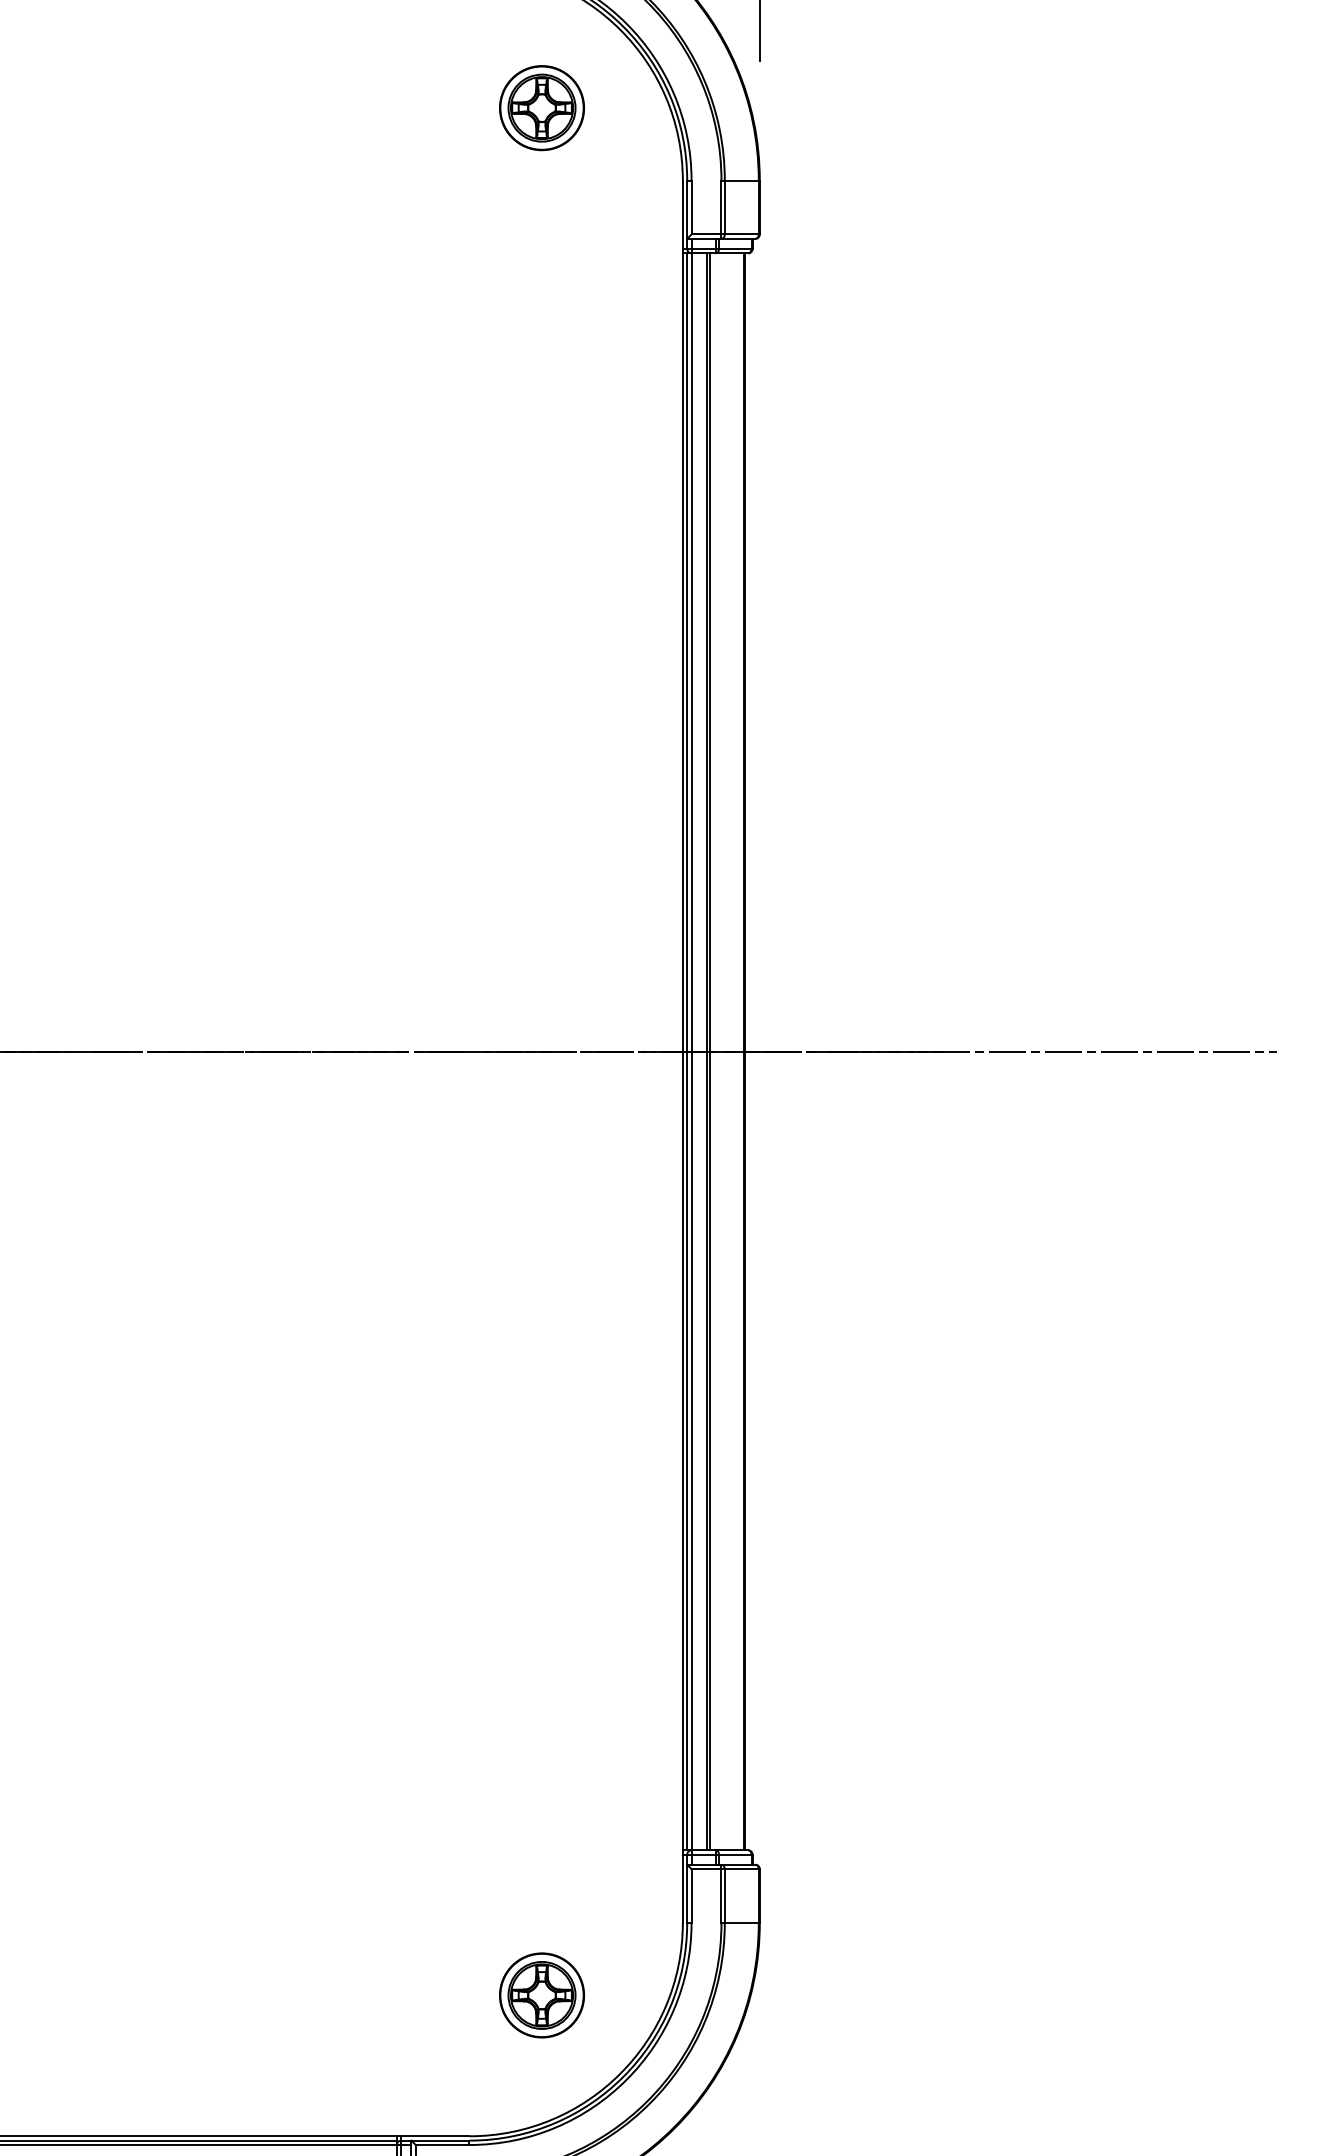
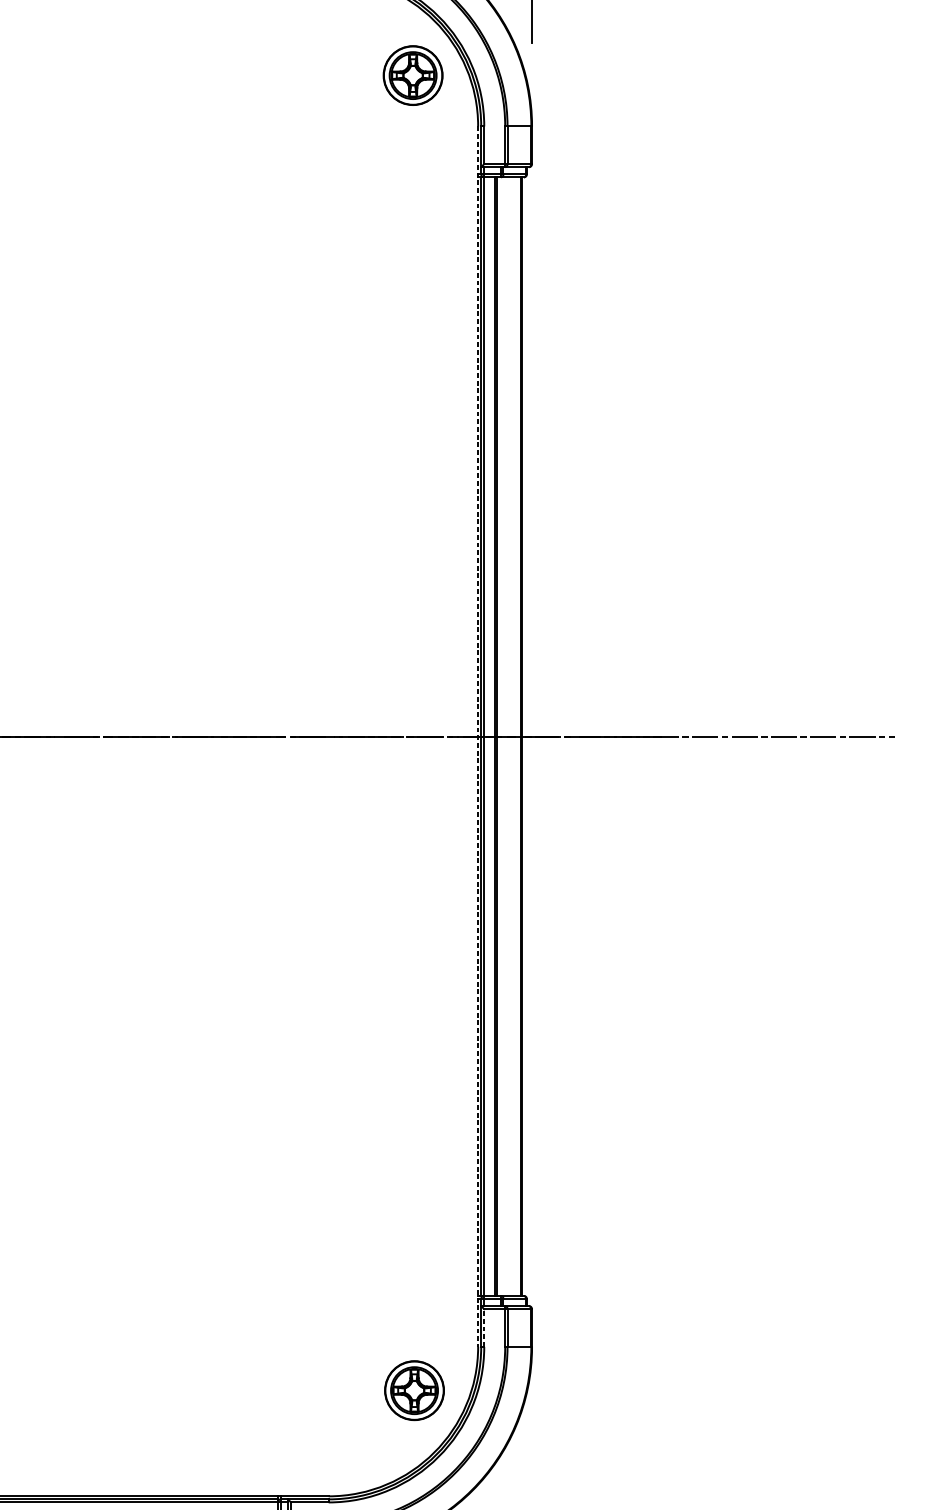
part: (541, 108) -> (412, 75), moved
line: (682, 1052) -> (477, 737), solid -> dashed
line: (691, 1896) -> (484, 1328), solid -> dashed
part: (541, 1995) -> (414, 1390), moved

